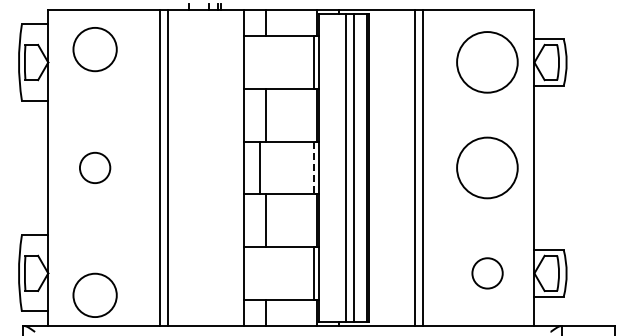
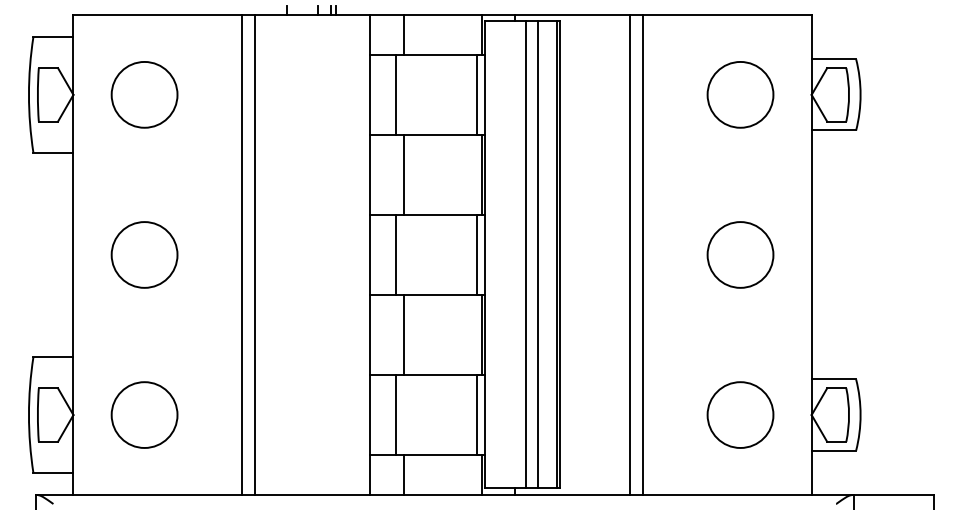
circle: (94, 49) -> (143, 94), moved
line: (260, 62) -> (395, 94), added
circle: (487, 62) -> (740, 94), size x0.71
circle: (94, 167) -> (143, 254), size x1.43
circle: (487, 167) -> (740, 254), size x0.71
line: (313, 168) -> (476, 255), dashed -> solid
line: (260, 273) -> (395, 415), added
circle: (487, 273) -> (740, 415), size x1.43
circle: (94, 294) -> (143, 413), moved

